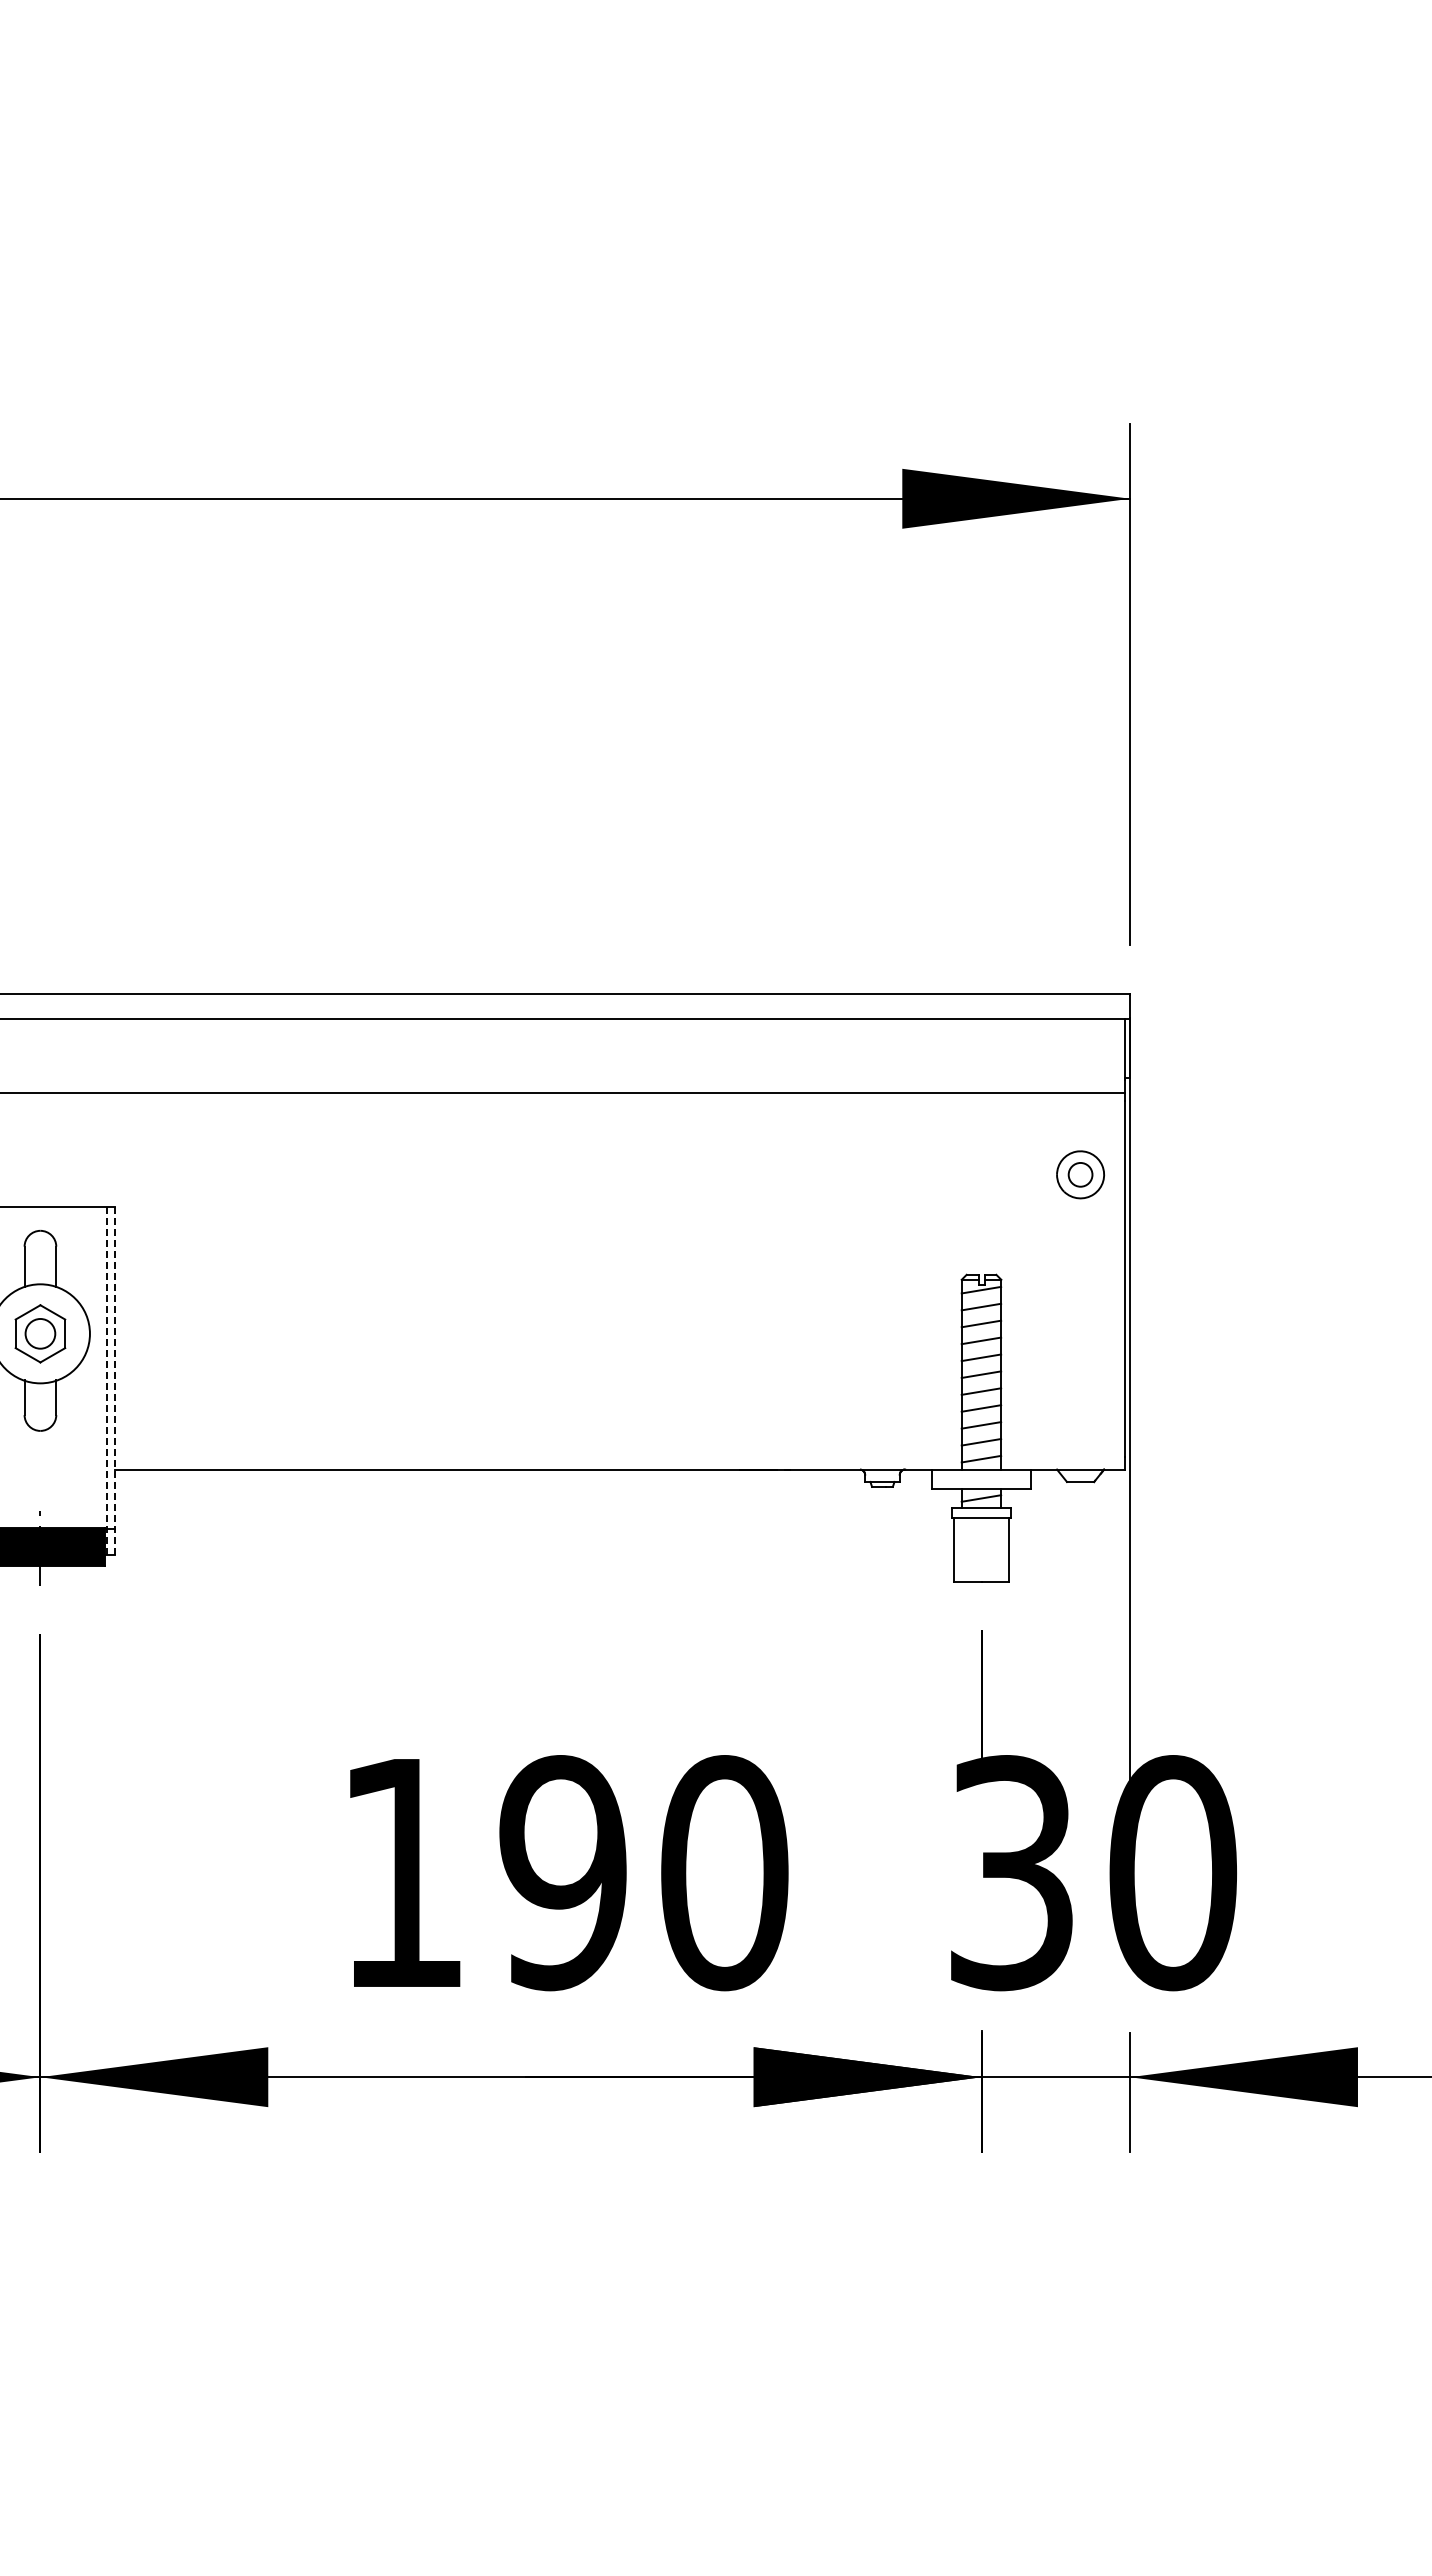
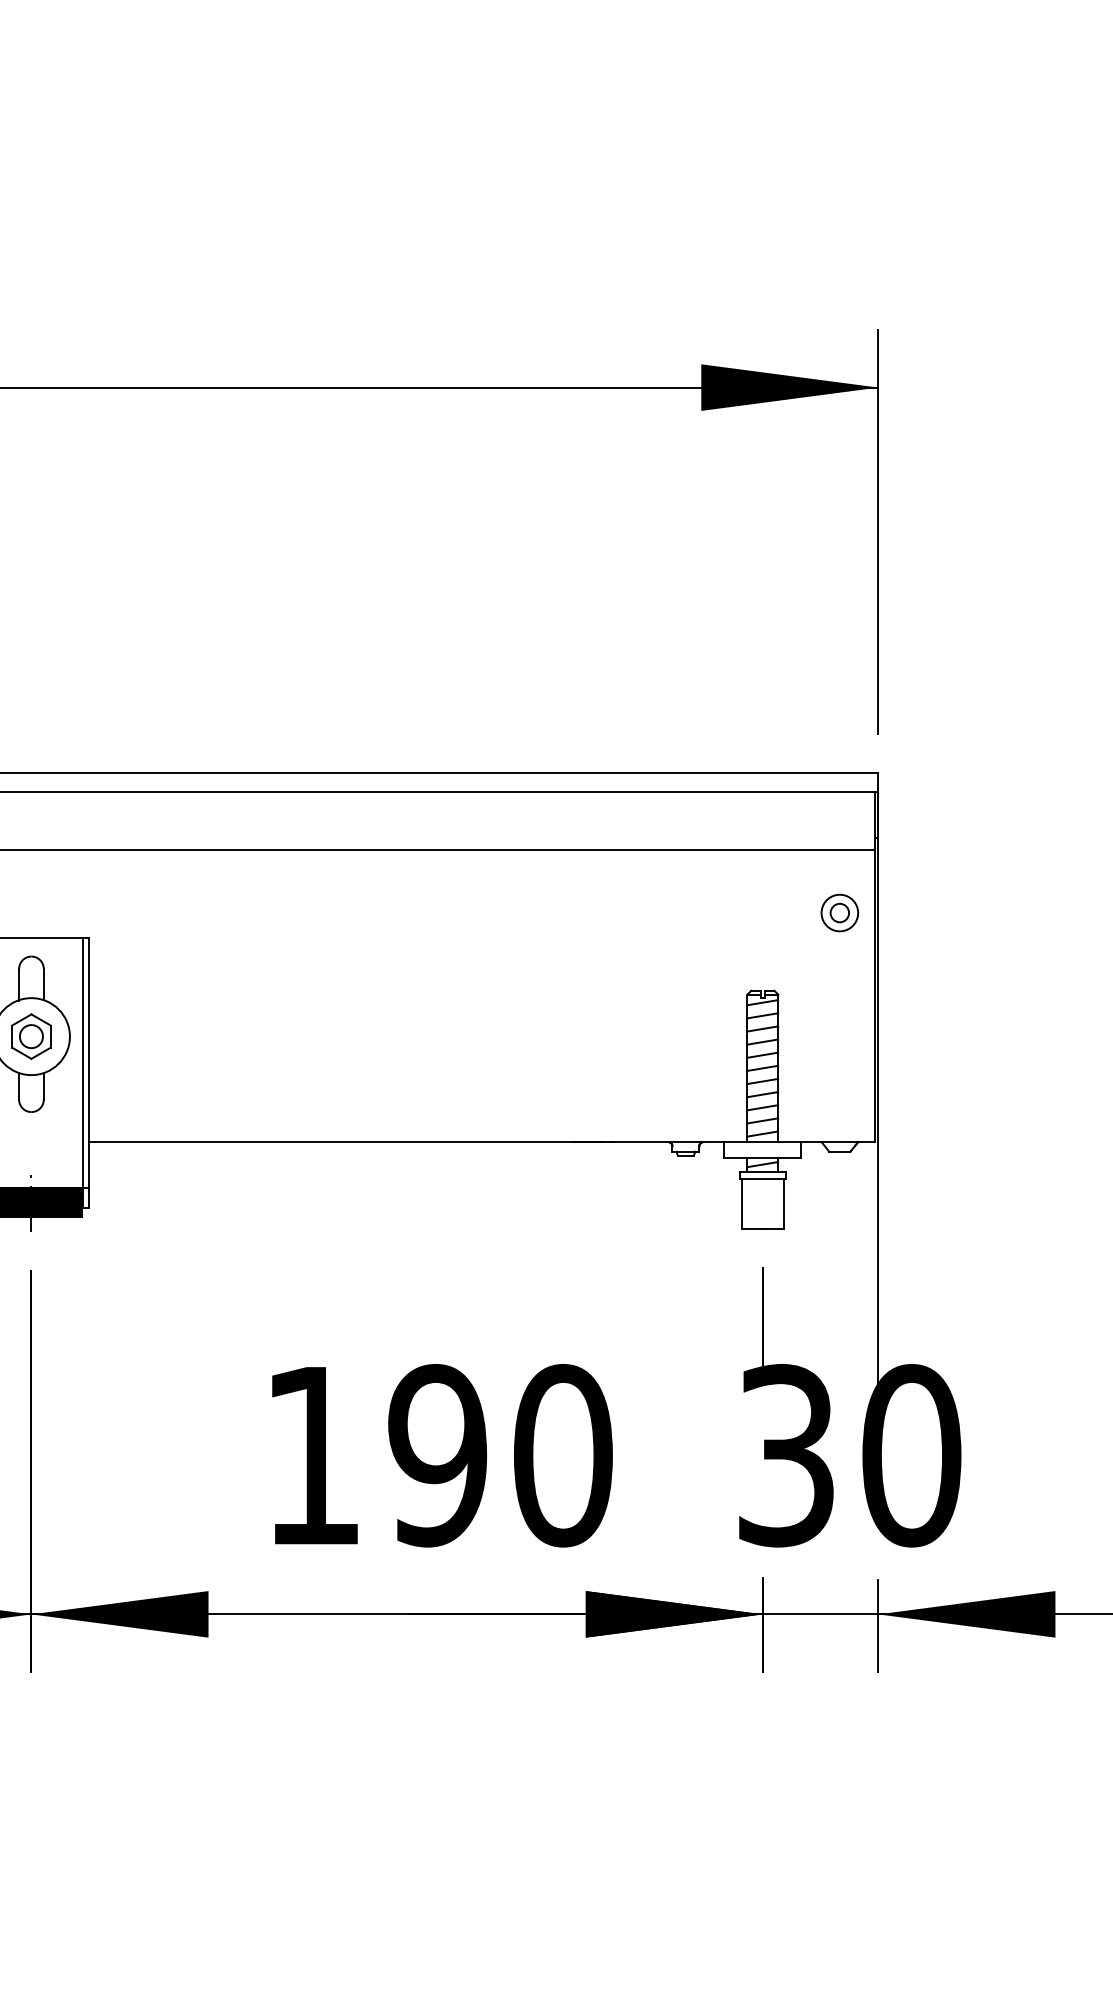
line: (107, 1380) -> (83, 1072), dashed -> solid
line: (114, 1380) -> (89, 1072), dashed -> solid

